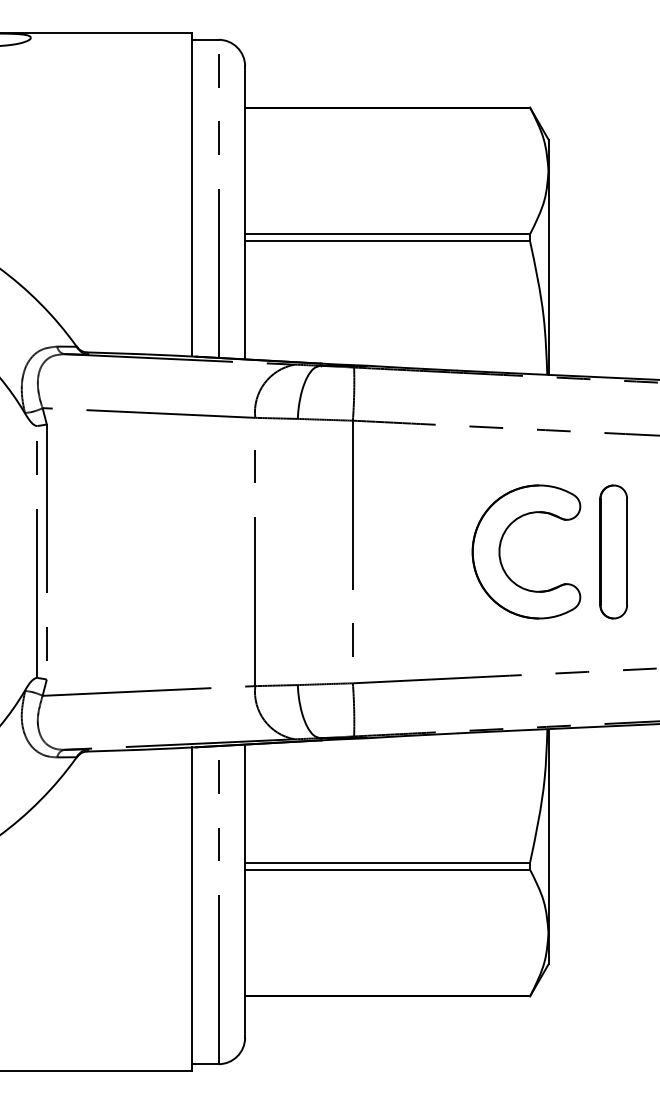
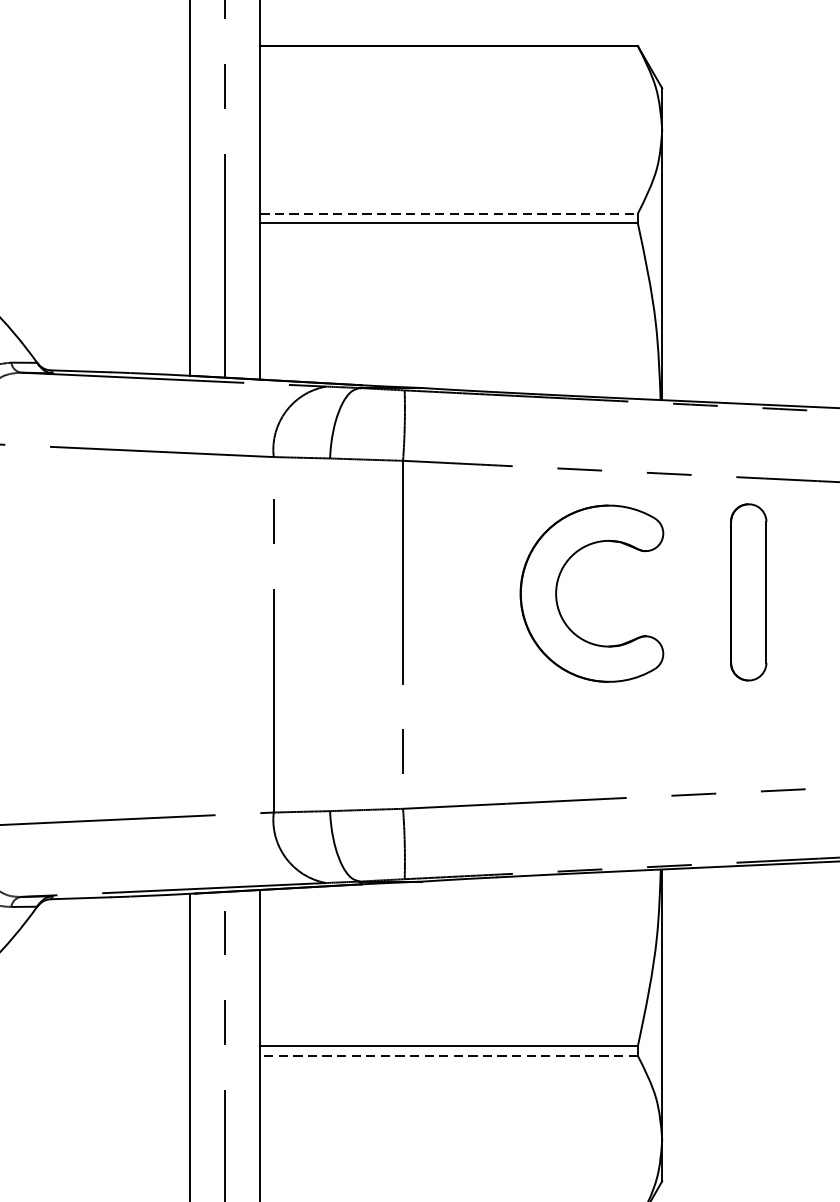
line: (388, 234) -> (450, 214), solid -> dashed
part: (501, 544) -> (558, 583), moved
part: (613, 551) -> (748, 591), moved
line: (387, 869) -> (448, 1055), solid -> dashed

